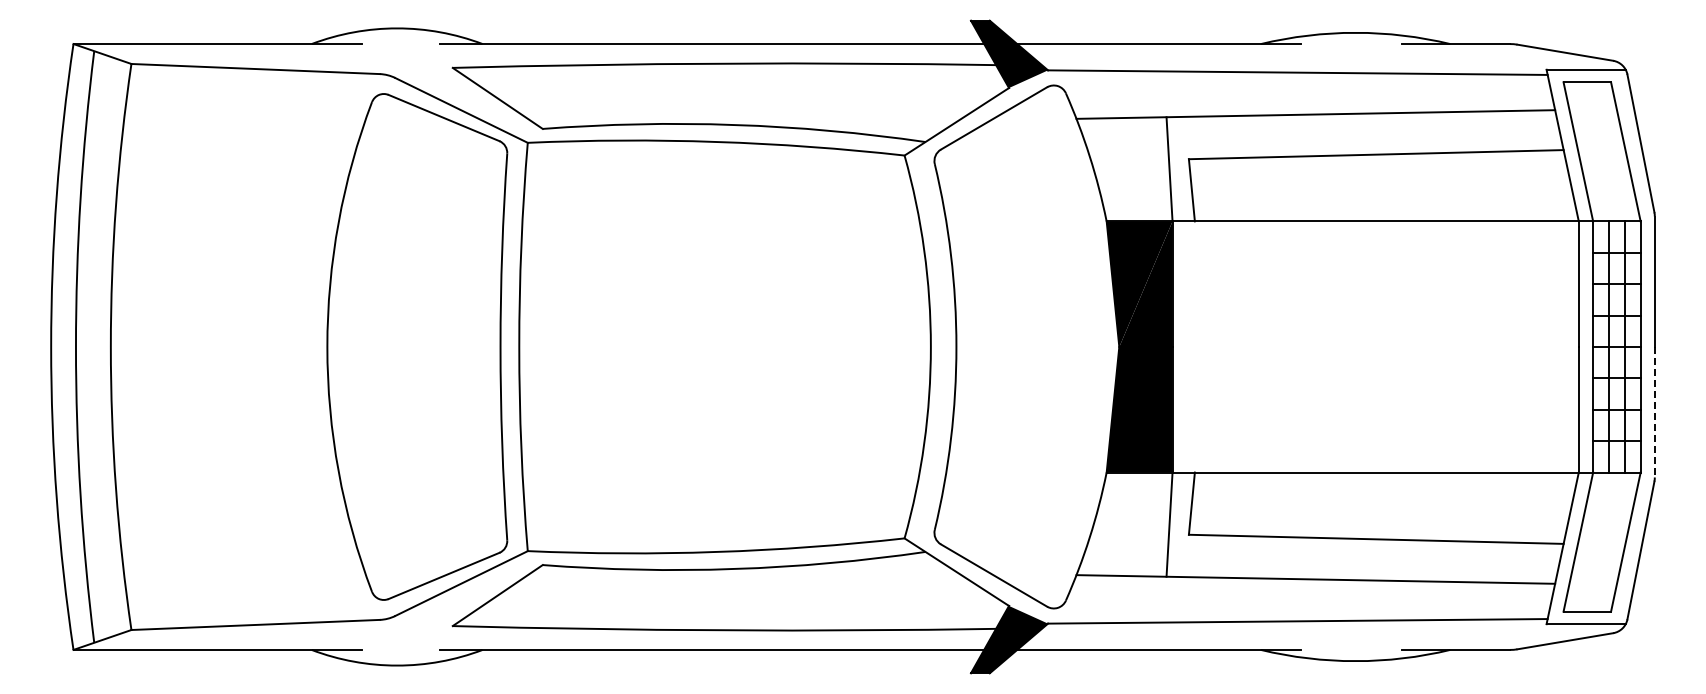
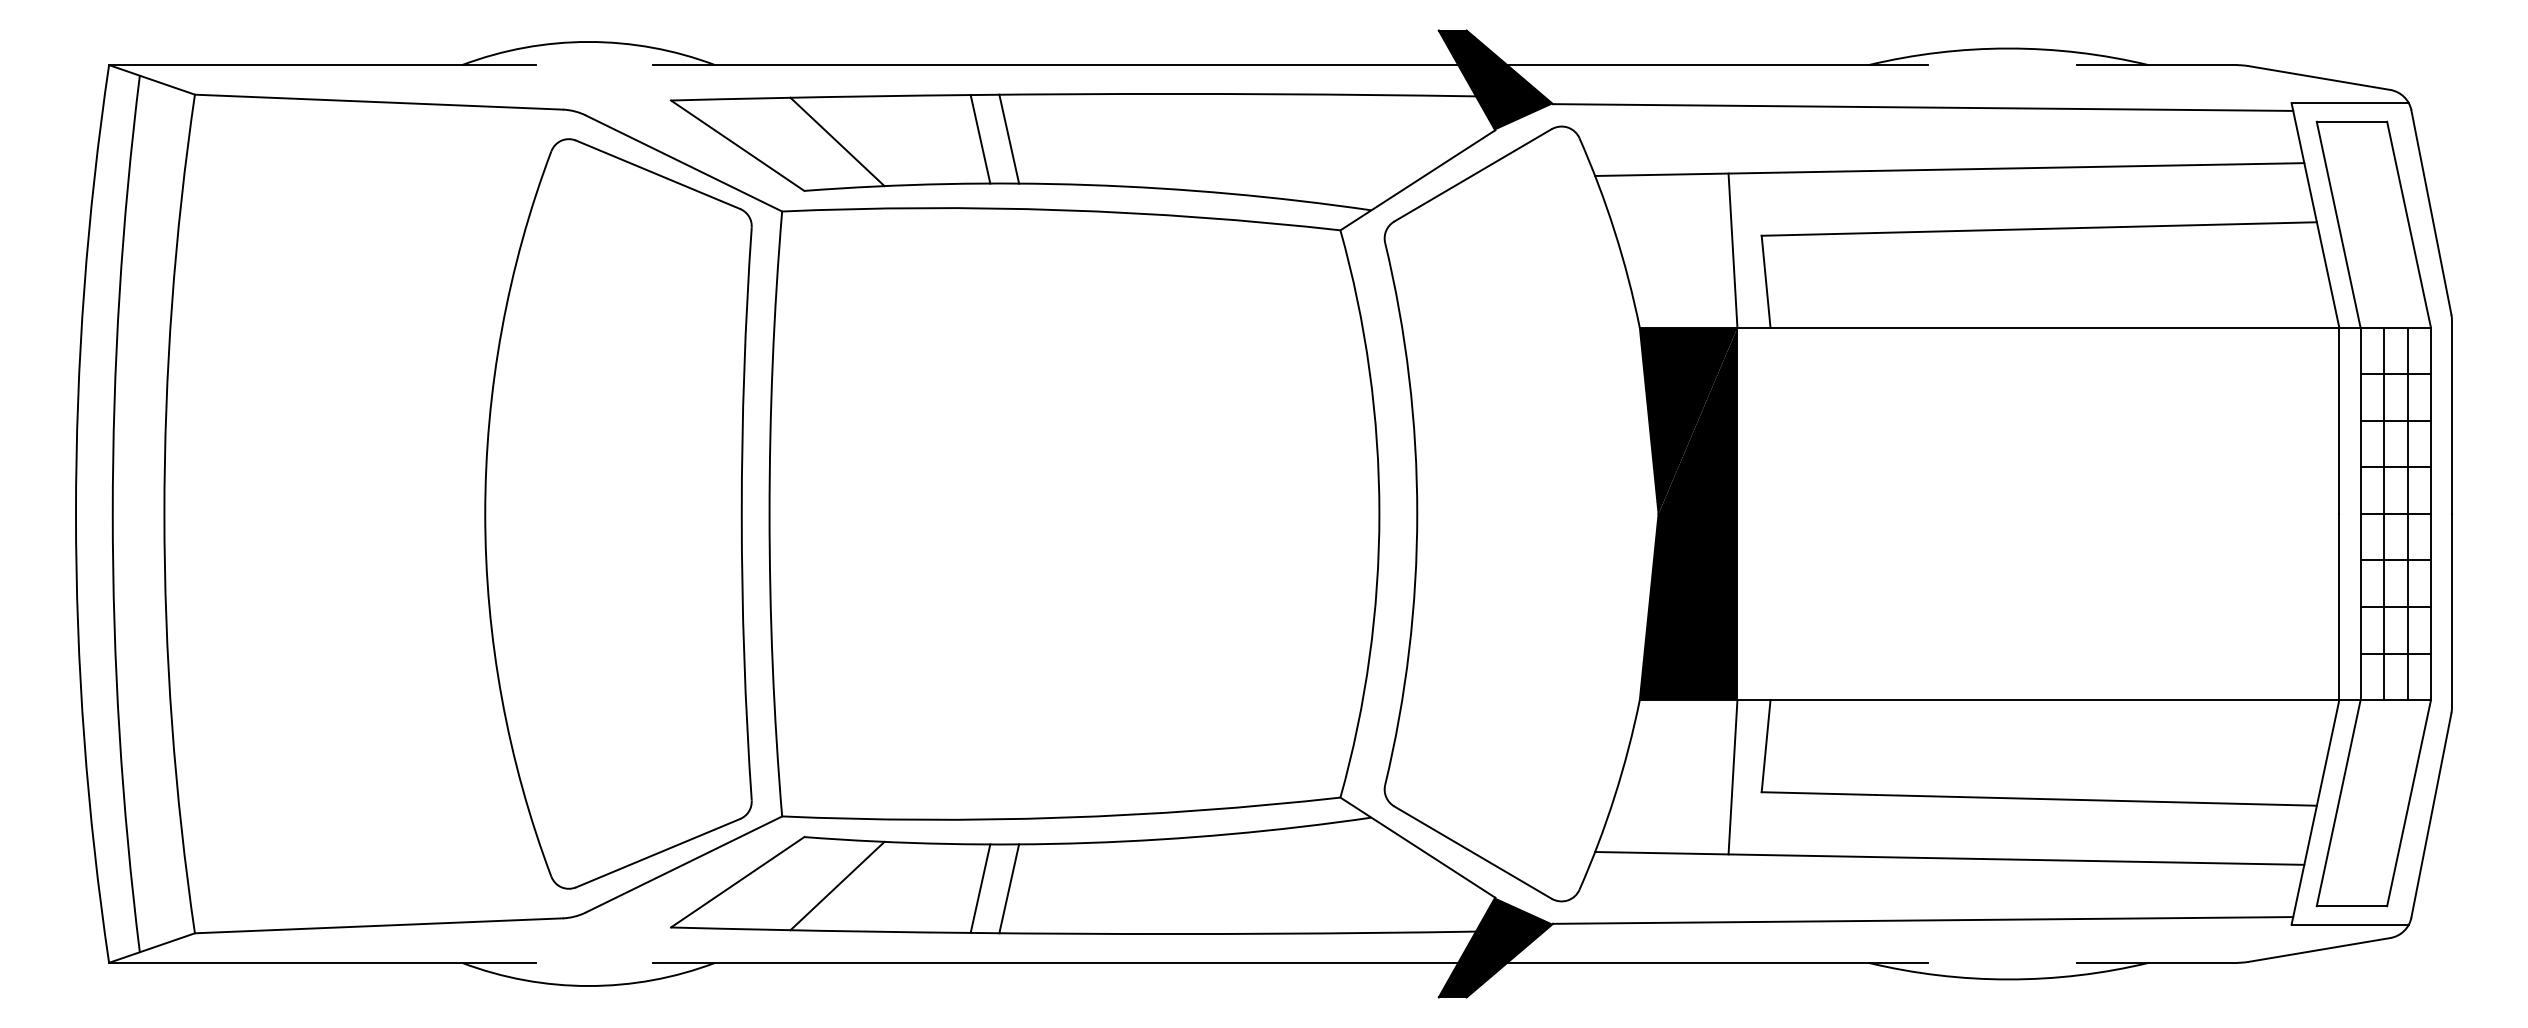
line: (661, 93) -> (980, 138), added
line: (680, 93) -> (1008, 138), added
line: (564, 95) -> (836, 141), added
line: (1654, 412) -> (2451, 611), dashed -> solid
line: (564, 597) -> (836, 885), added
line: (661, 599) -> (980, 888), added
line: (680, 599) -> (1008, 888), added

